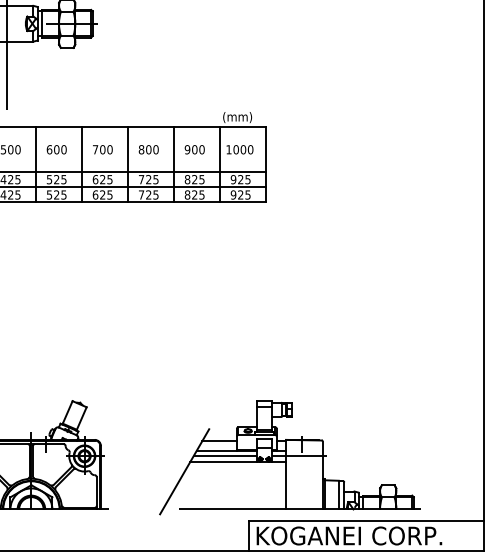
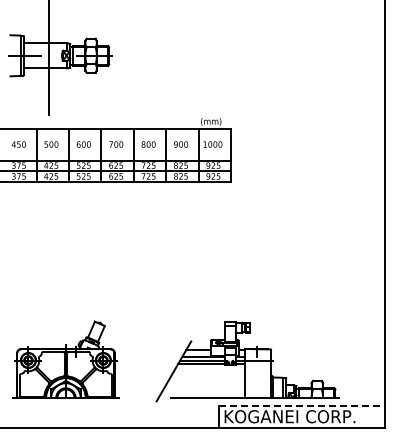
line: (365, 520) -> (301, 405), solid -> dashed

